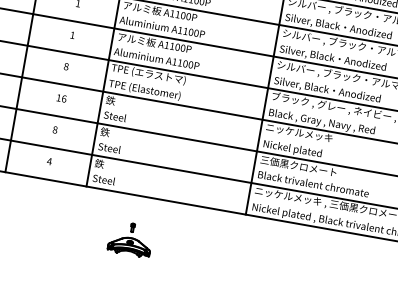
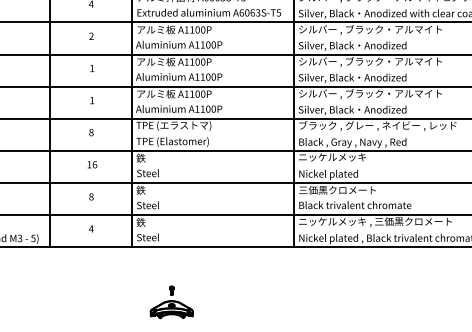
part: (130, 239) -> (171, 302), moved

